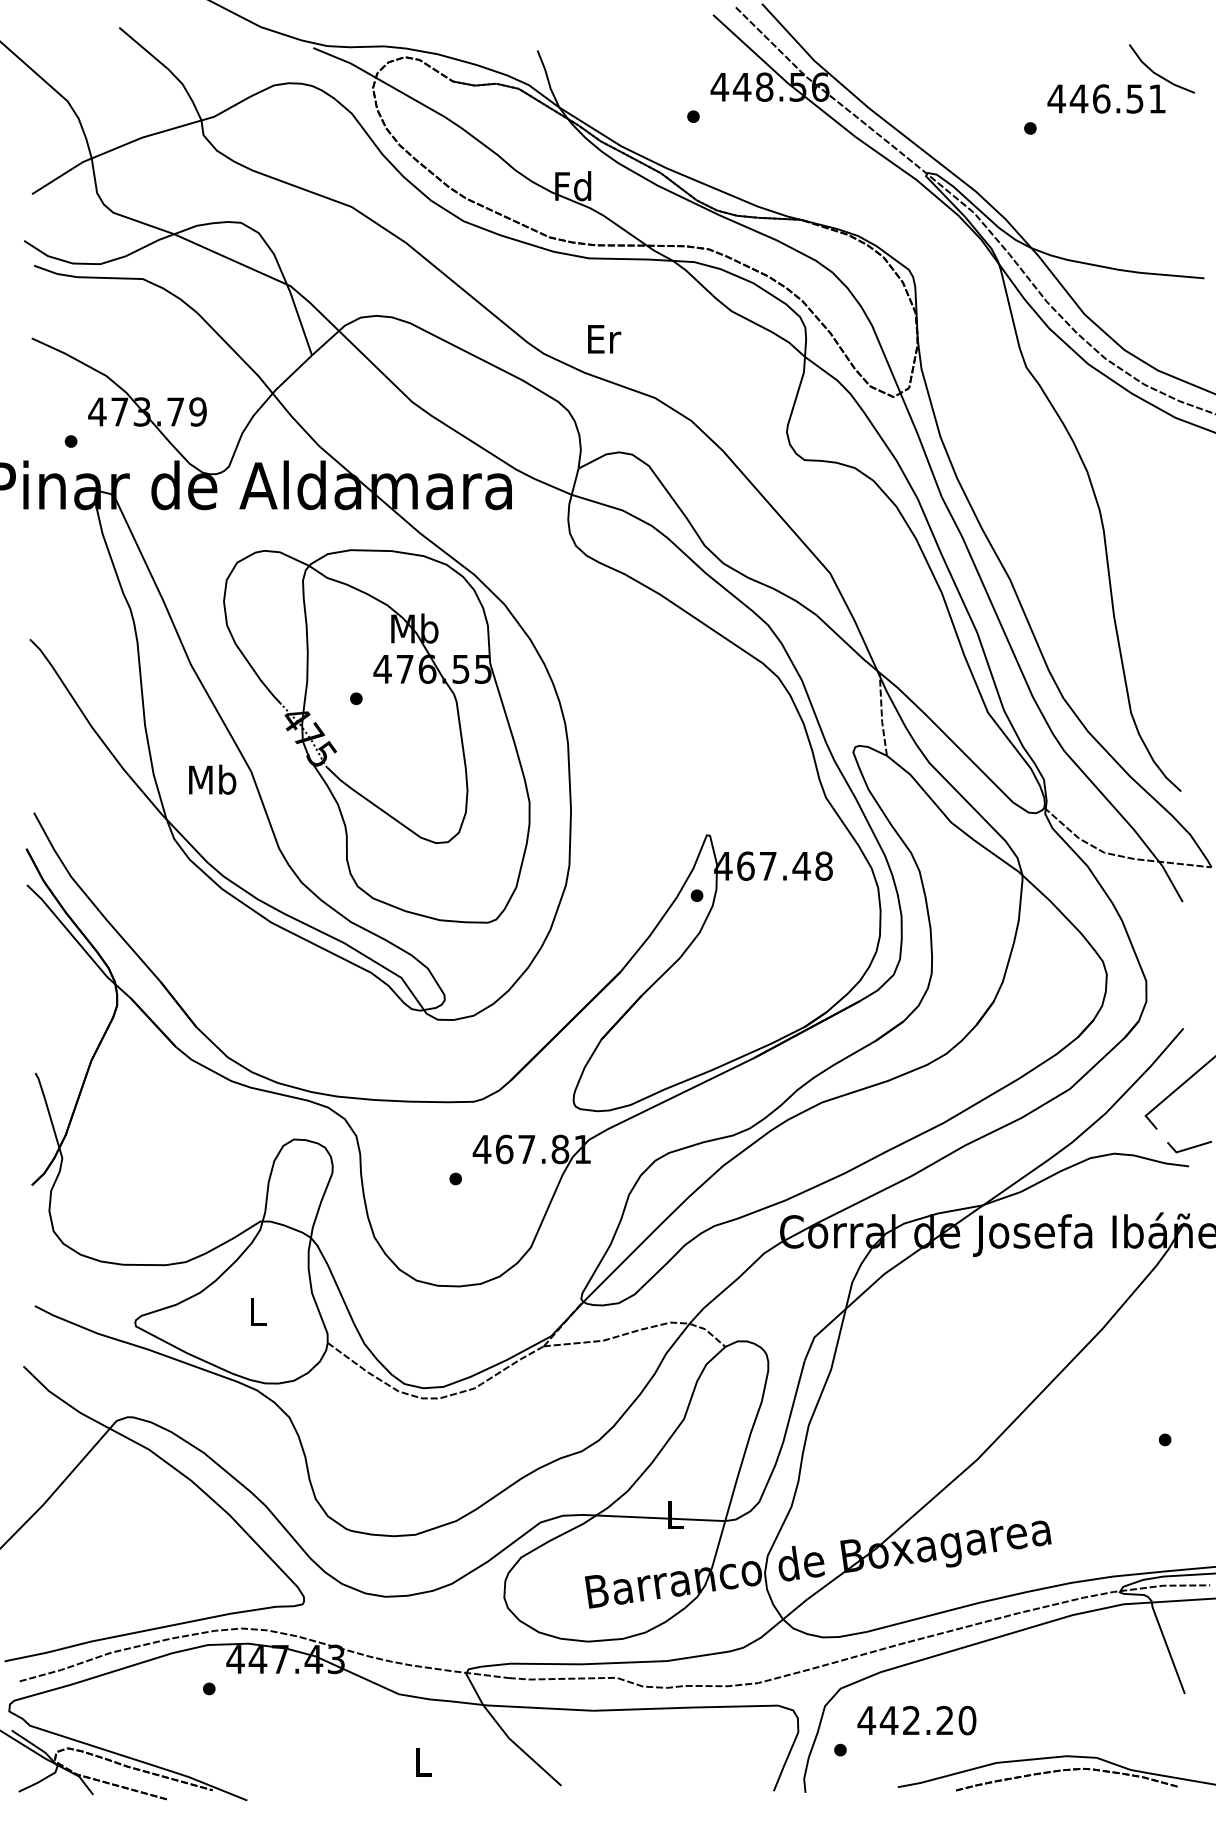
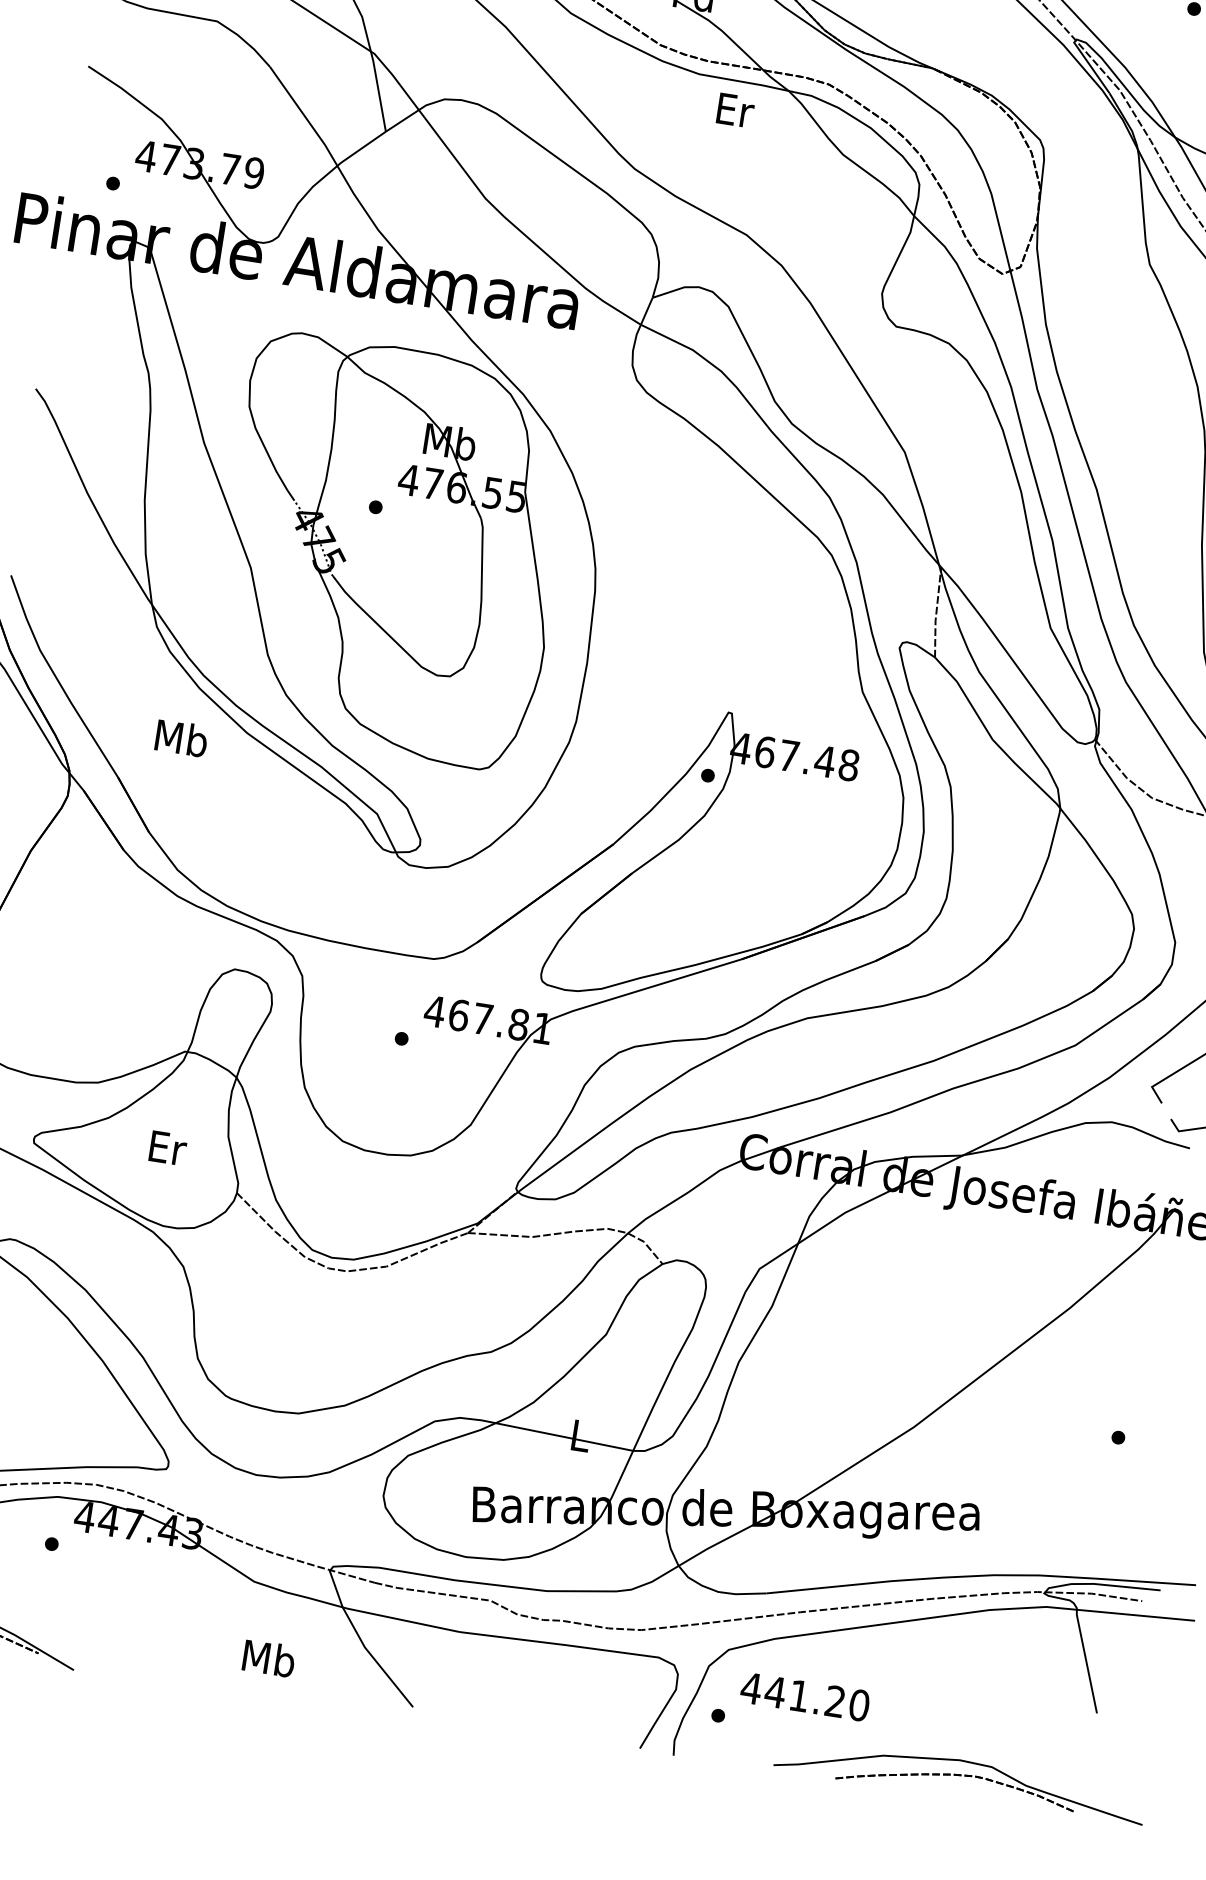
text: (604, 339) -> (735, 110), moved
text: (212, 779) -> (181, 738), moved
text: (258, 1311) -> (167, 1147), L -> Er
text: (911, 1719) -> (799, 1694), 442.20 -> 441.20
text: (423, 1762) -> (269, 1659), L -> Mb

